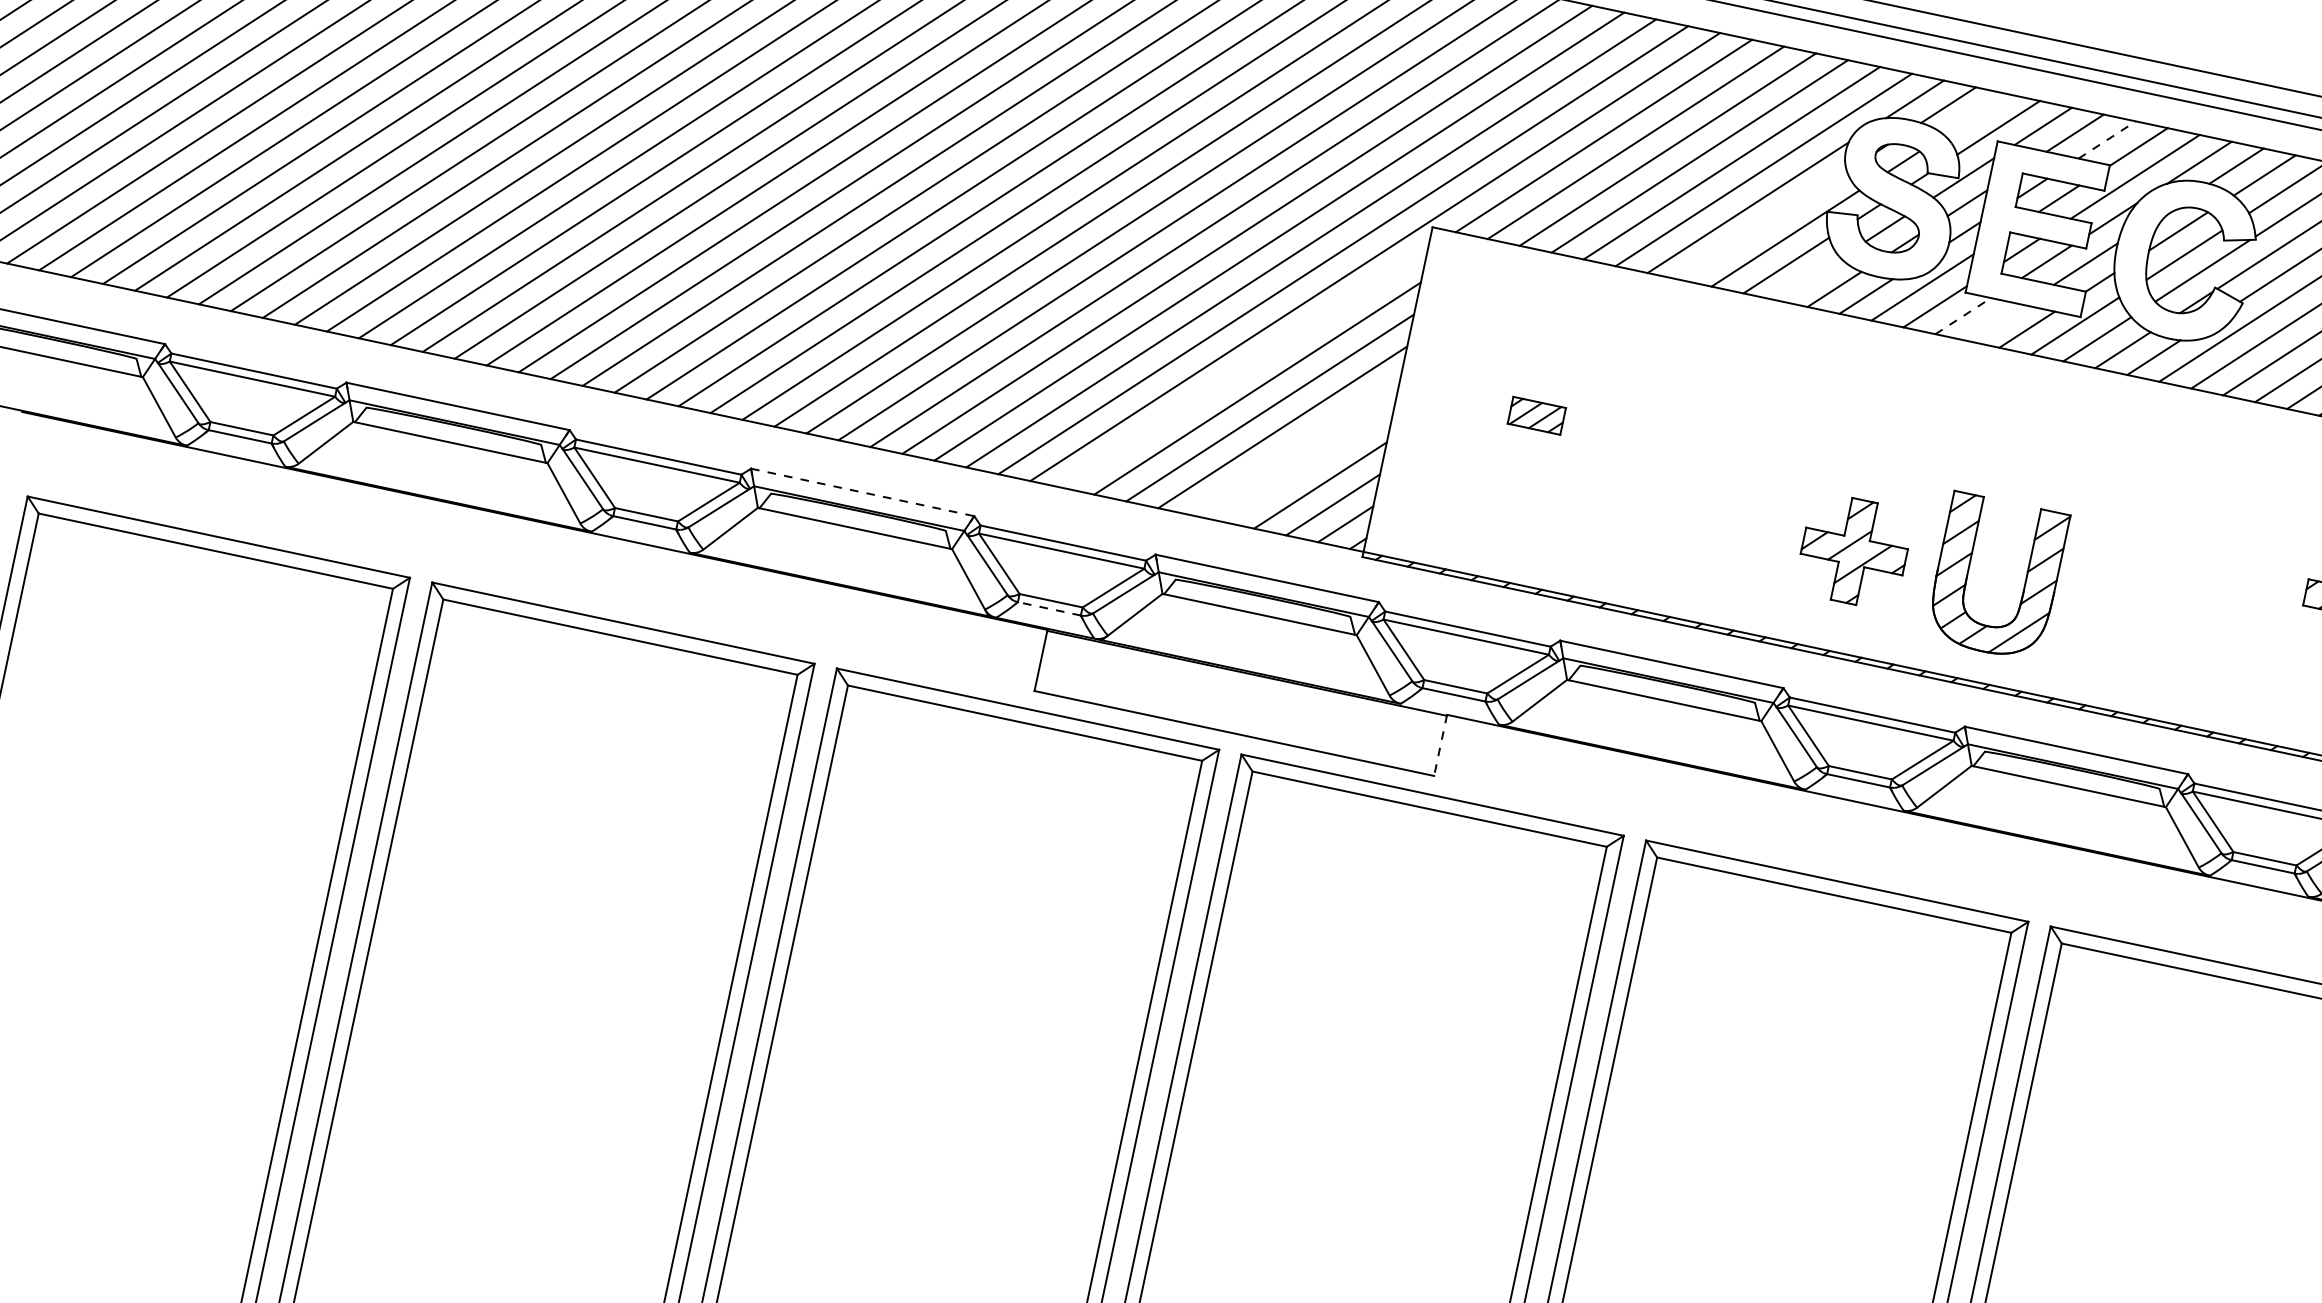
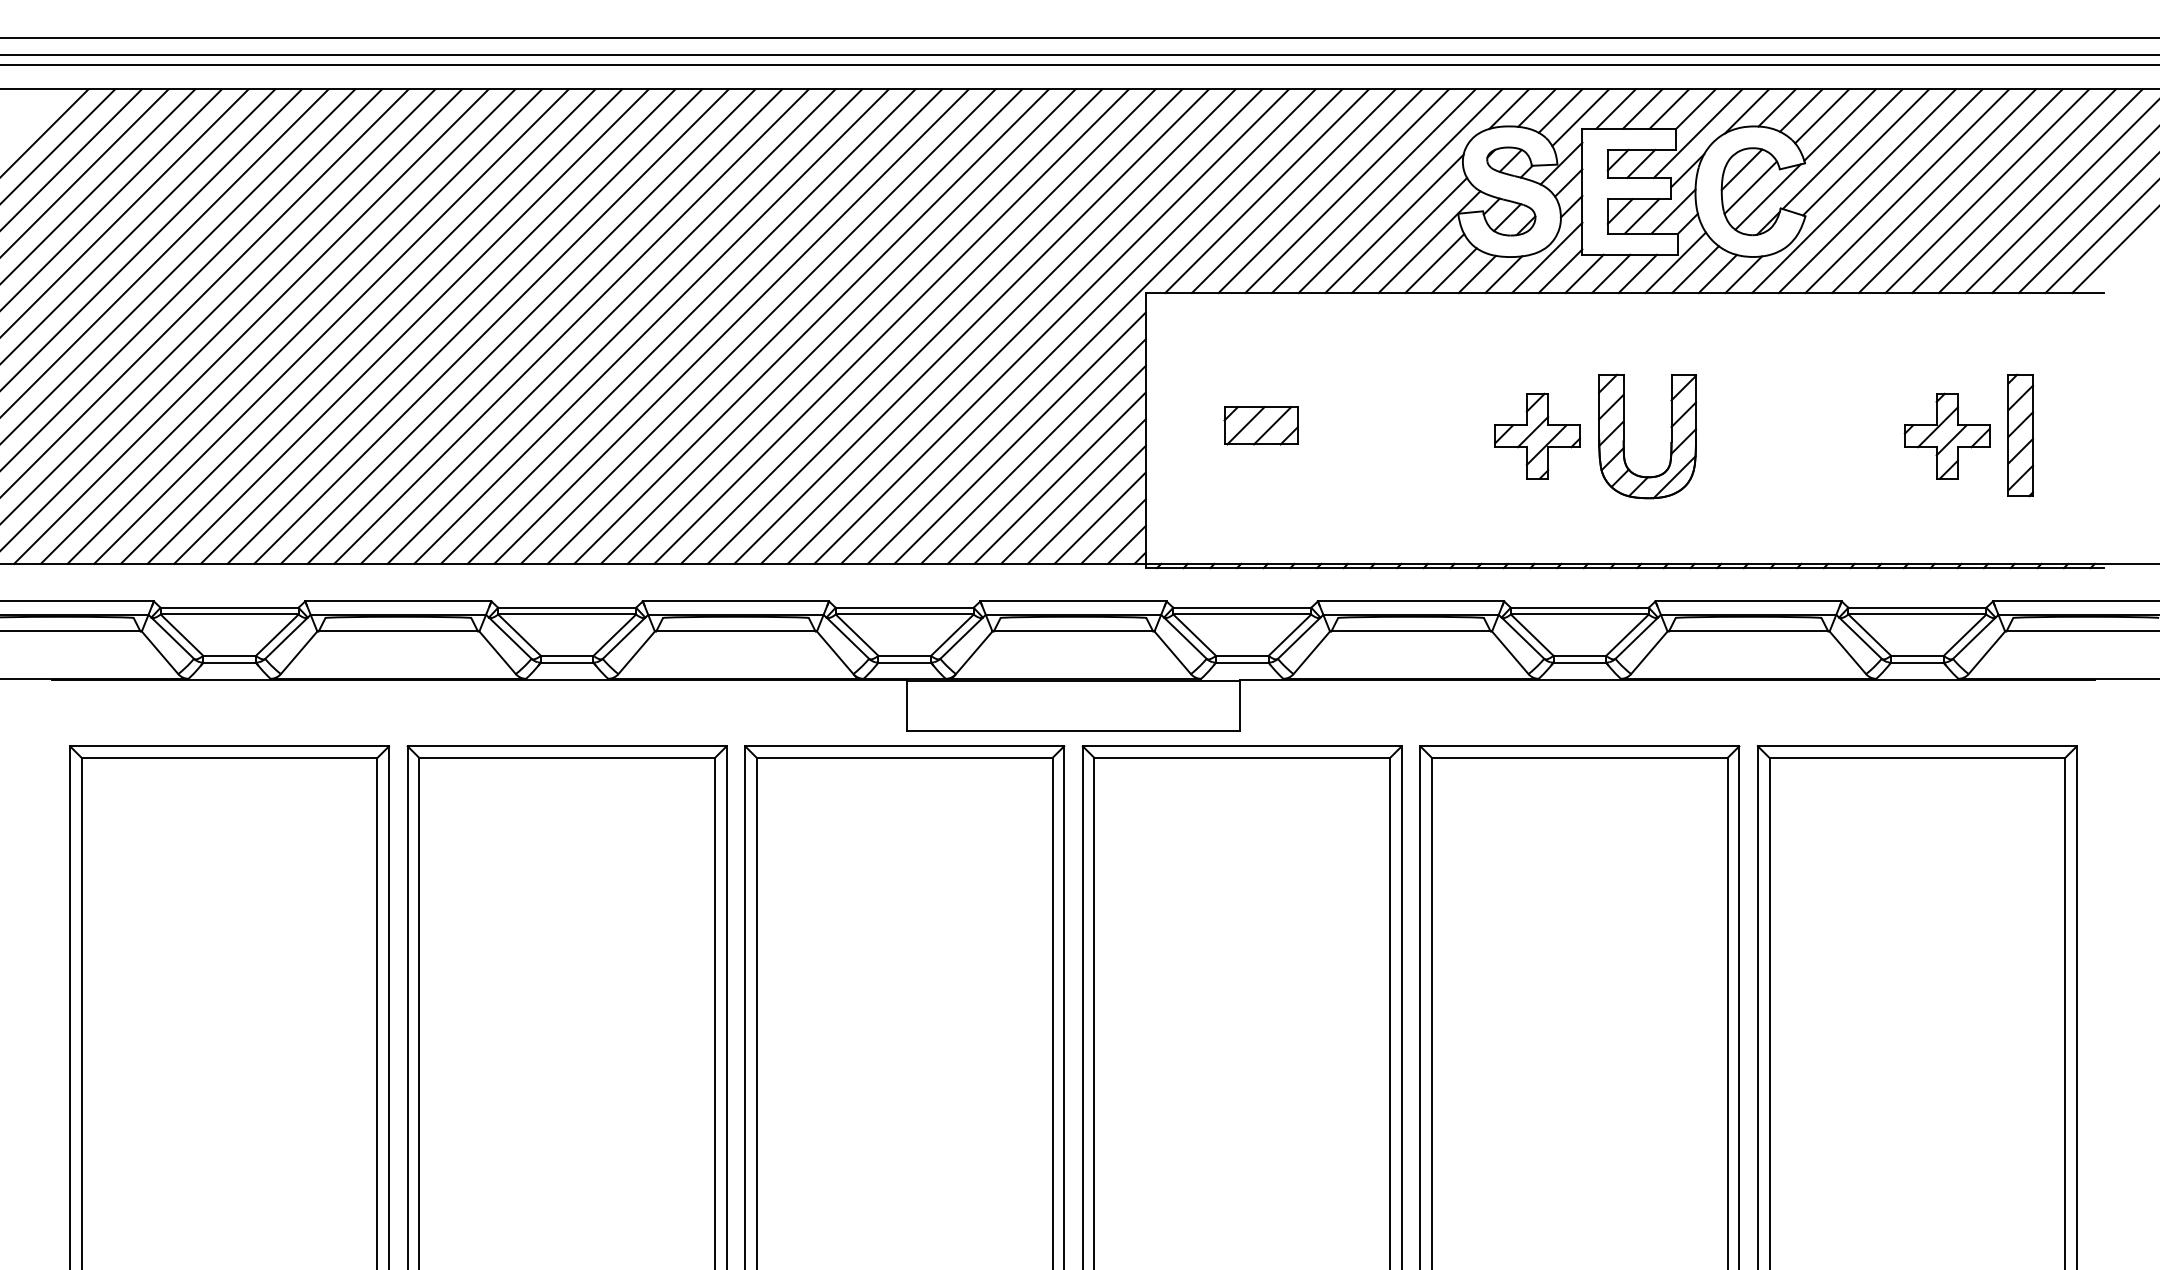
line: (1976, 114) -> (1560, 110), added
line: (2107, 139) -> (1669, 108), dashed -> solid
line: (1763, 225) -> (1409, 235), added
line: (1807, 278) -> (1453, 270), added
line: (1963, 315) -> (1584, 273), dashed -> solid
line: (1995, 322) -> (1611, 273), added
line: (1244, 368) -> (1019, 437), added
part: (1536, 415) -> (1260, 425), size x1.67
line: (1295, 446) -> (1073, 491), added
line: (1307, 465) -> (1086, 504), added
line: (863, 492) -> (736, 601), dashed -> solid
part: (1854, 550) -> (1537, 435), moved
part: (1969, 571) -> (1624, 436), moved
line: (1049, 608) -> (904, 662), dashed -> solid
line: (1440, 745) -> (1240, 705), dashed -> solid

